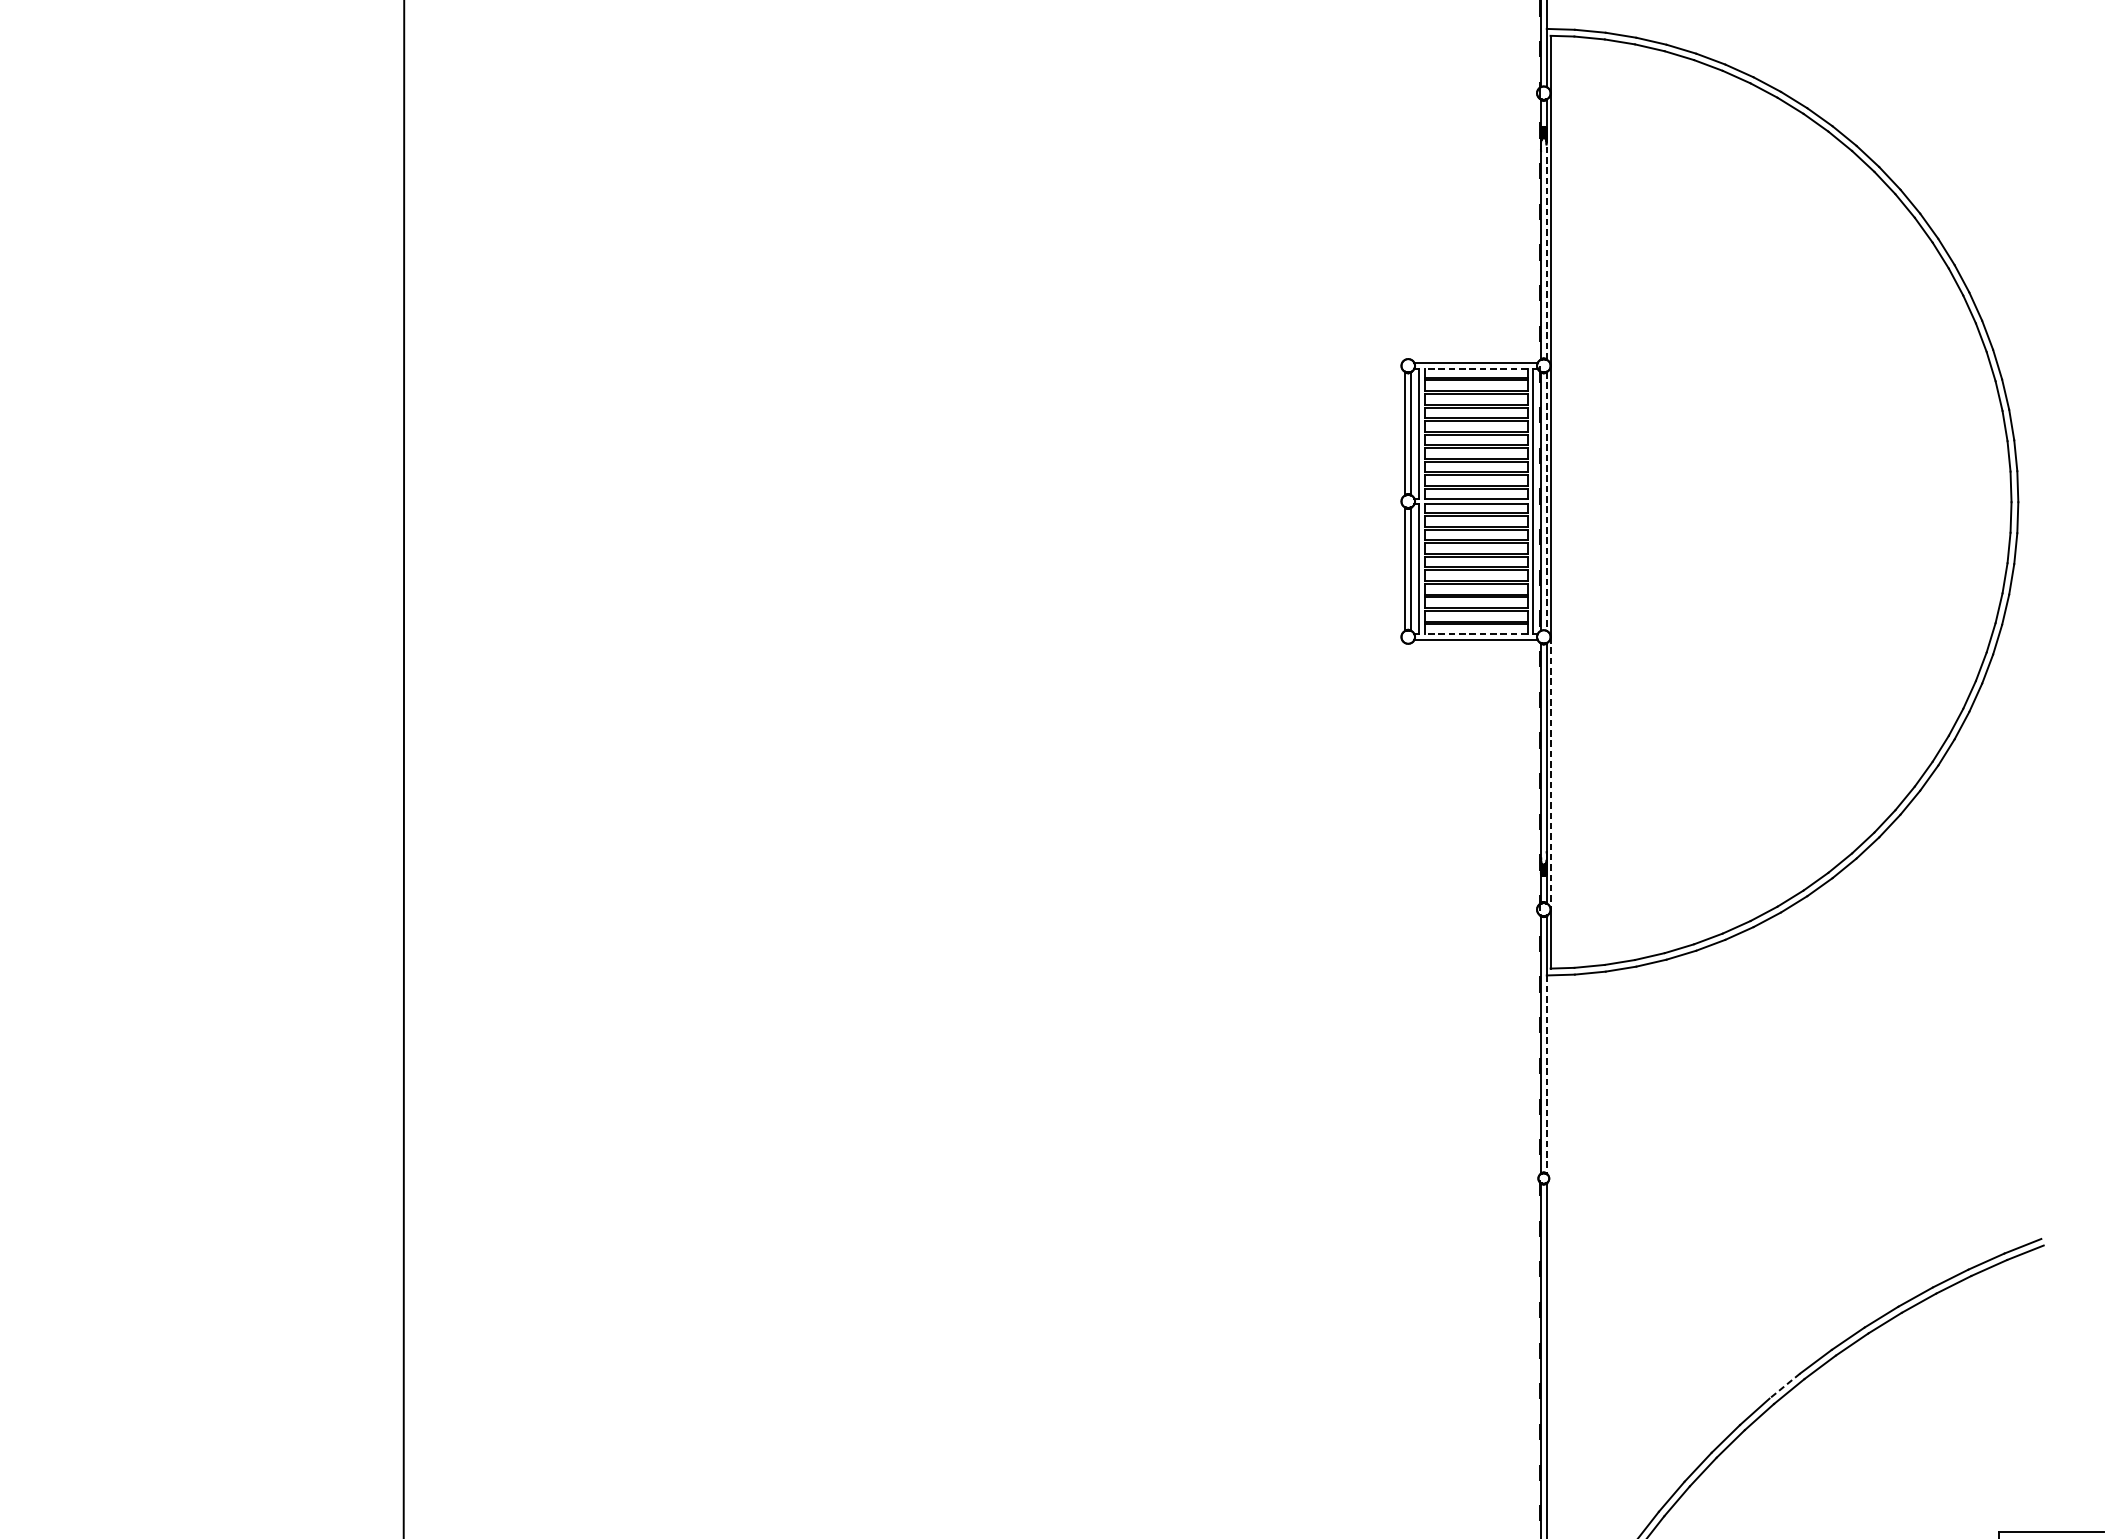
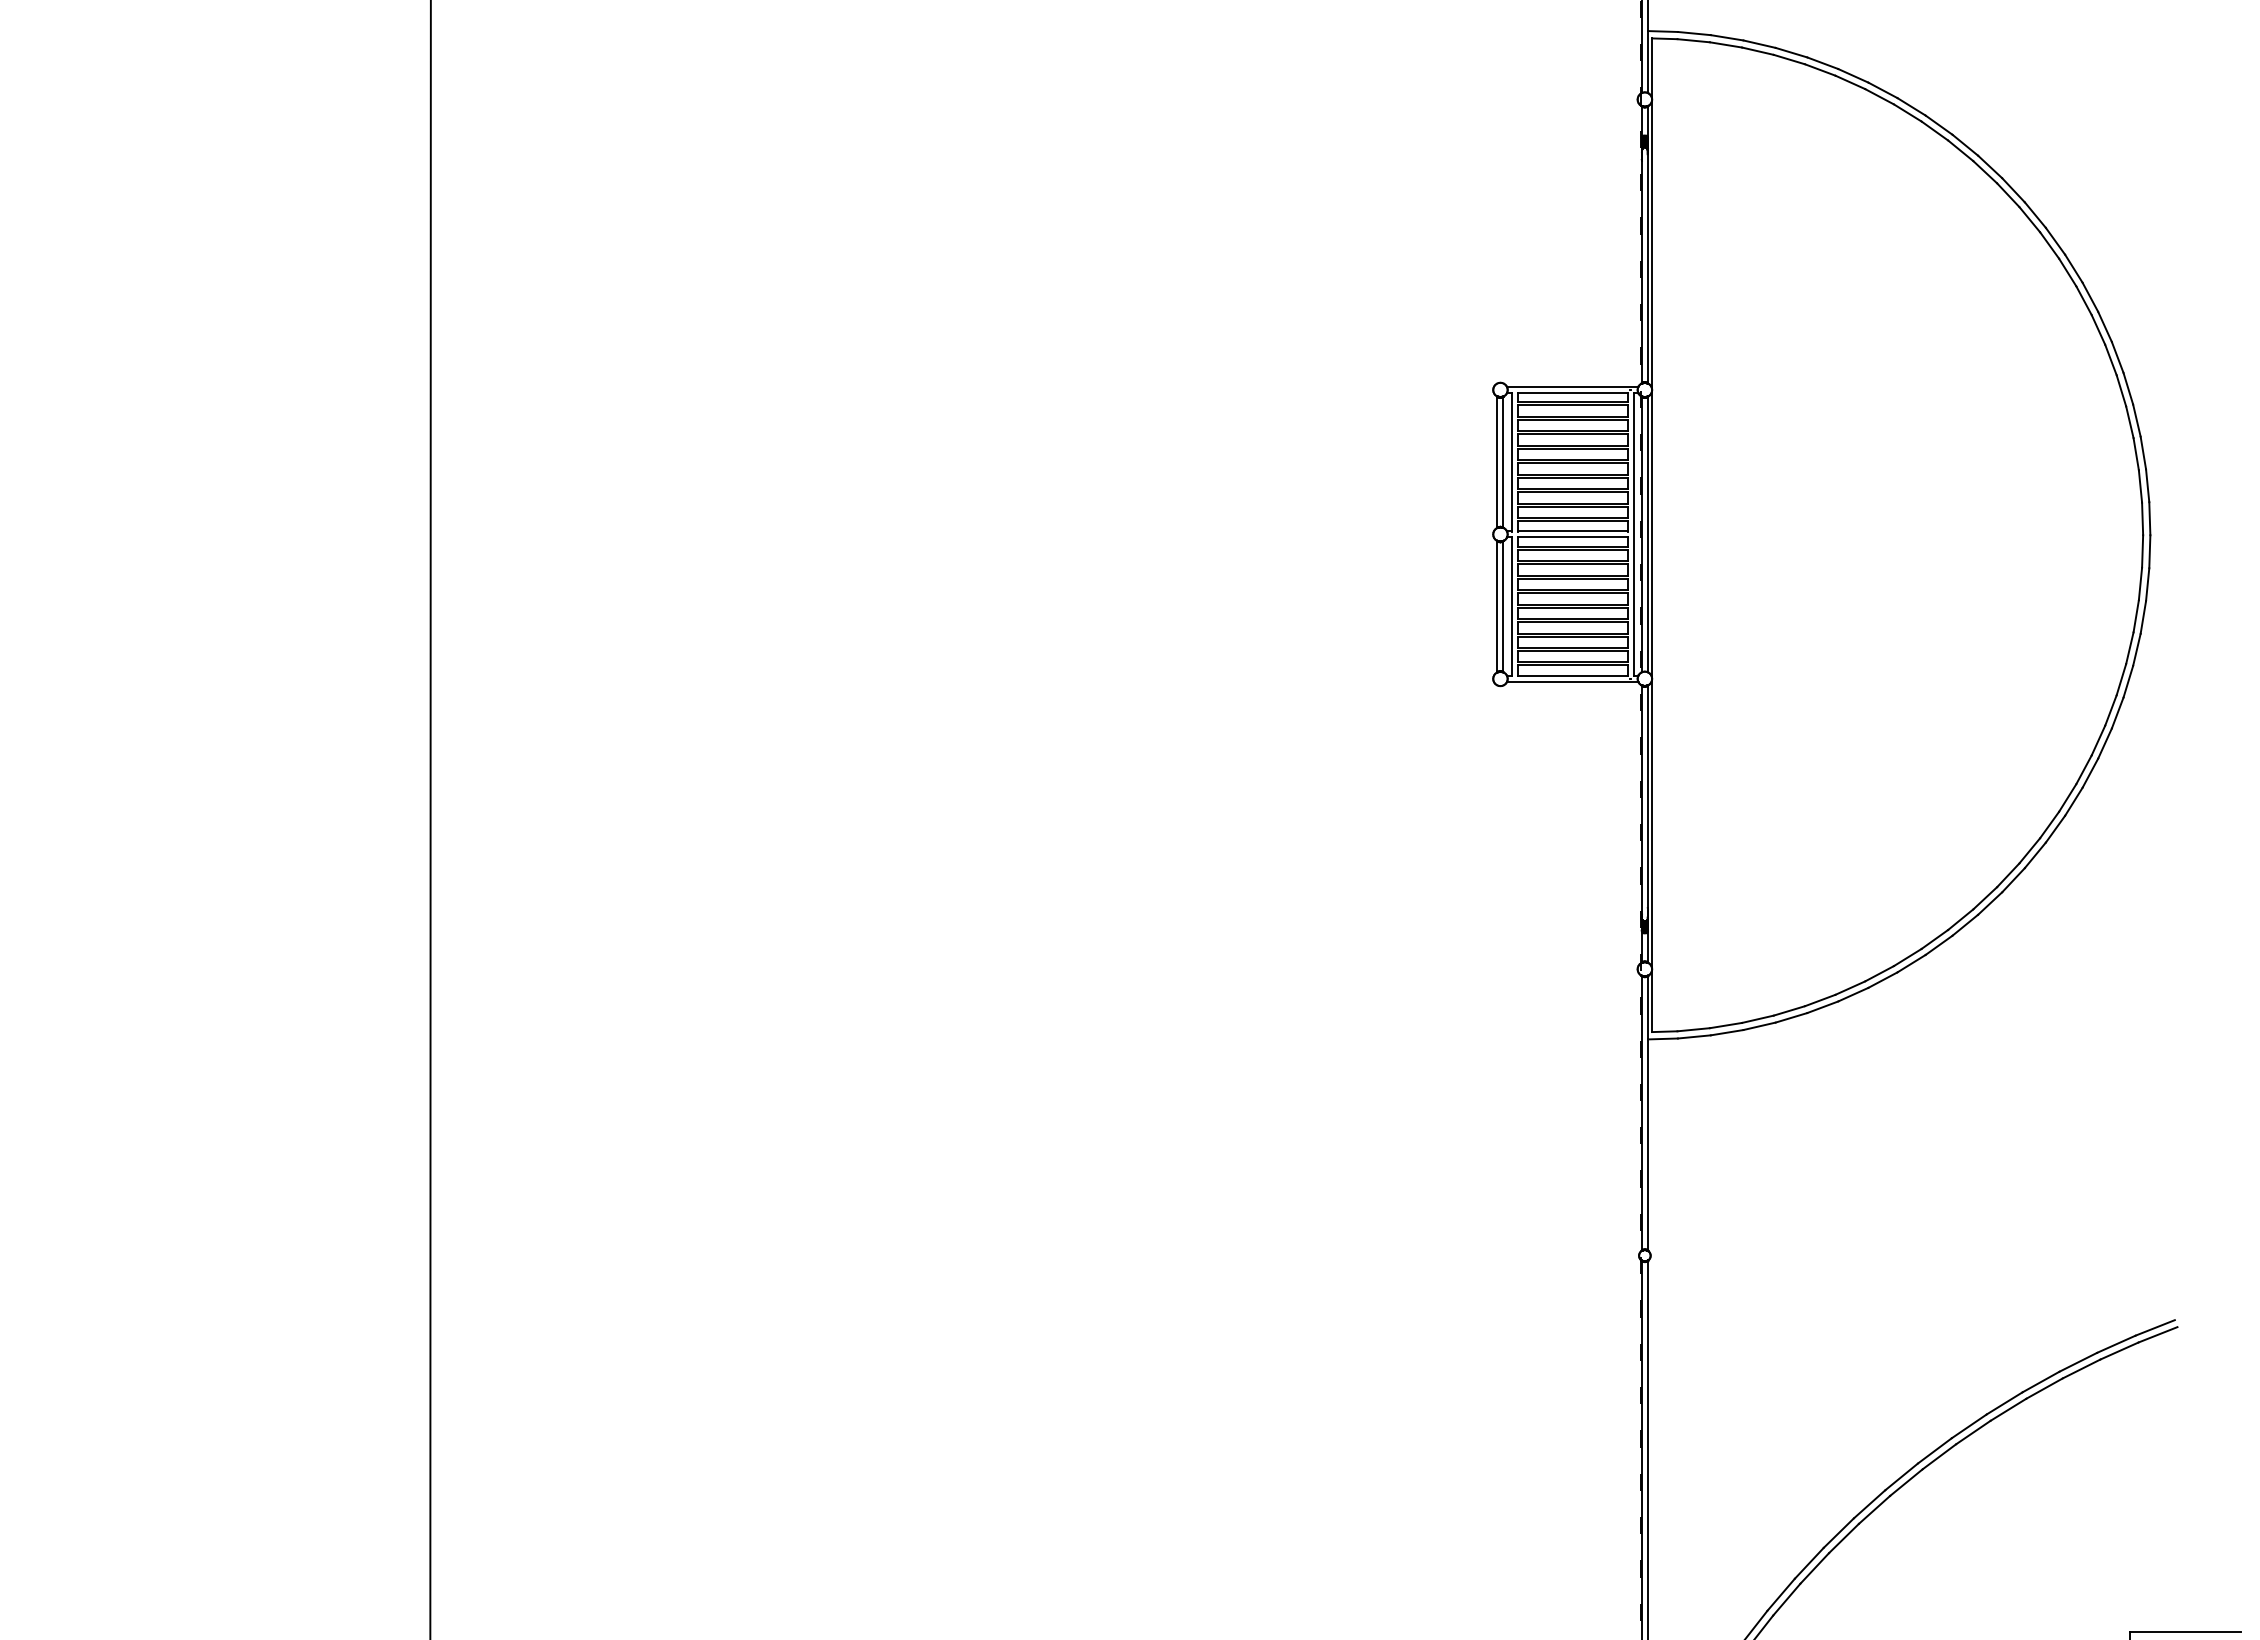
line: (1546, 250) -> (1647, 267), dashed -> solid
line: (1475, 368) -> (1572, 392), dashed -> solid
line: (1546, 501) -> (1647, 534), dashed -> solid
line: (1475, 633) -> (1572, 675), dashed -> solid
line: (1550, 773) -> (1652, 824), dashed -> solid
line: (1547, 1075) -> (1648, 1145), dashed -> solid
line: (1784, 1386) -> (1901, 1477), dashed -> solid

